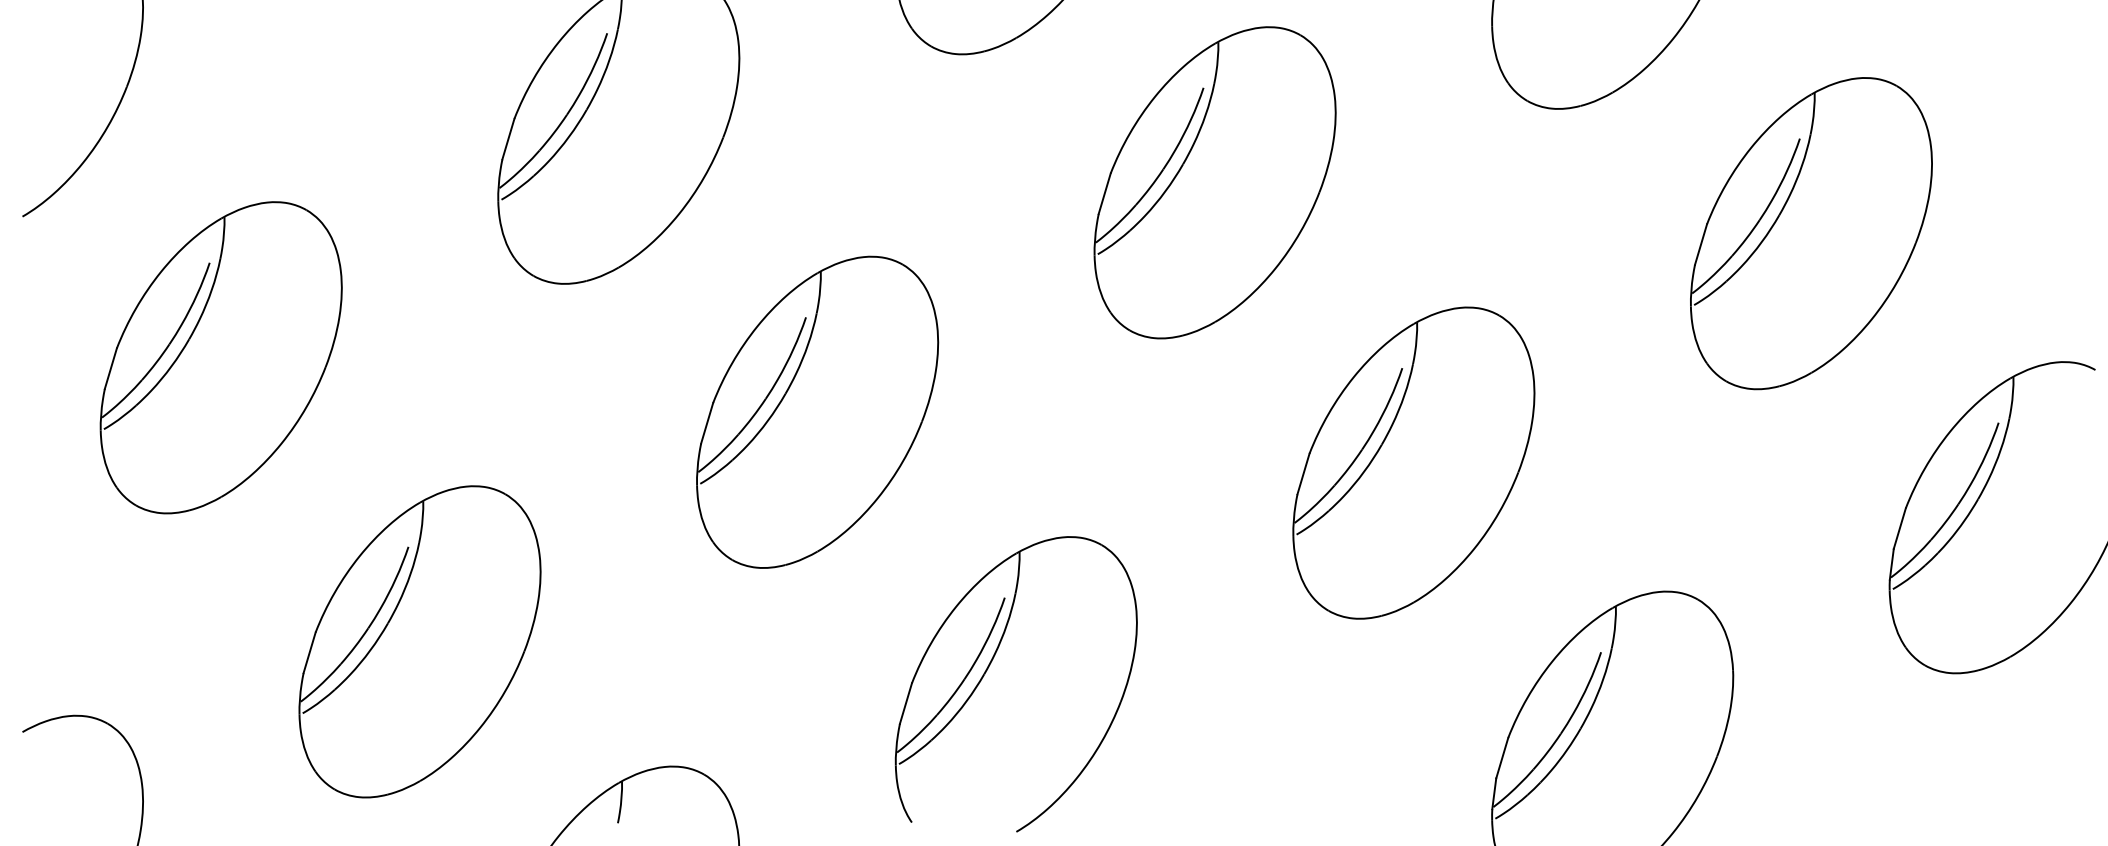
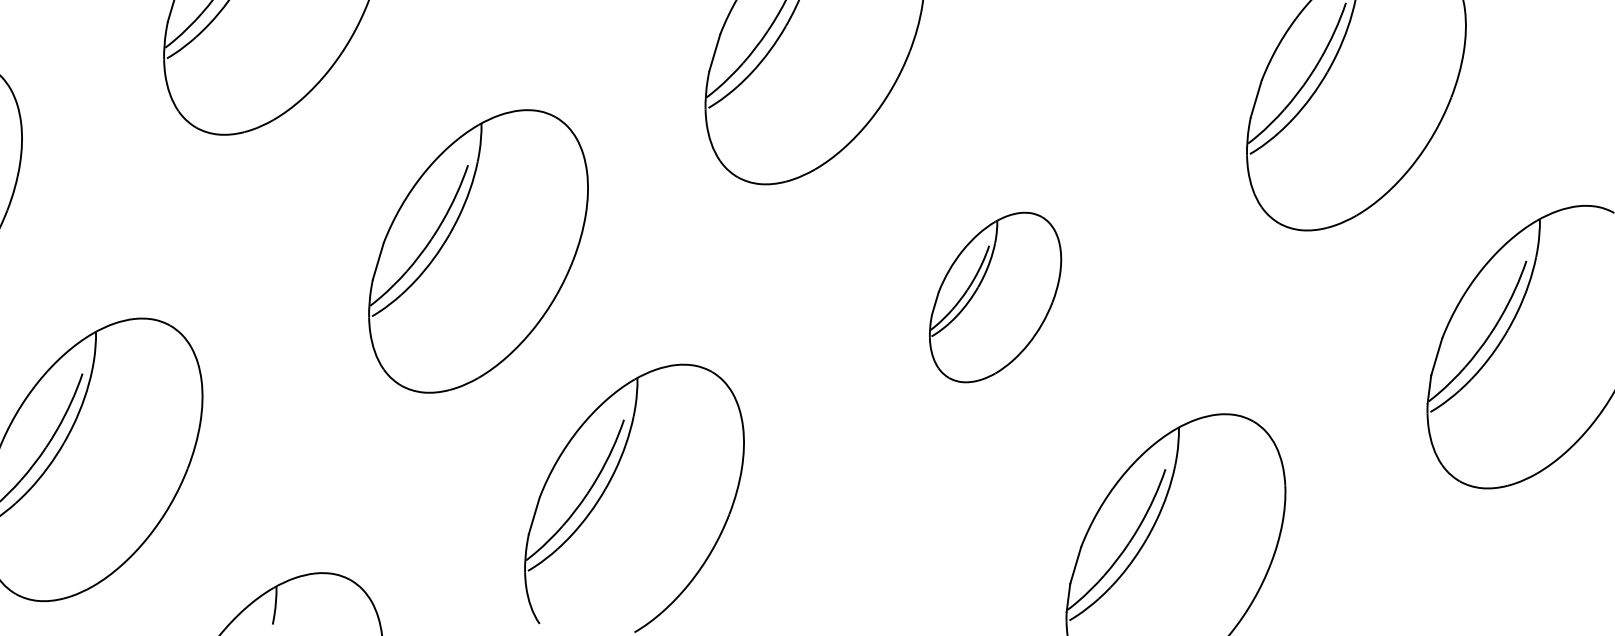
part: (817, 411) -> (478, 250), moved
part: (1413, 462) -> (995, 297), size x0.6

